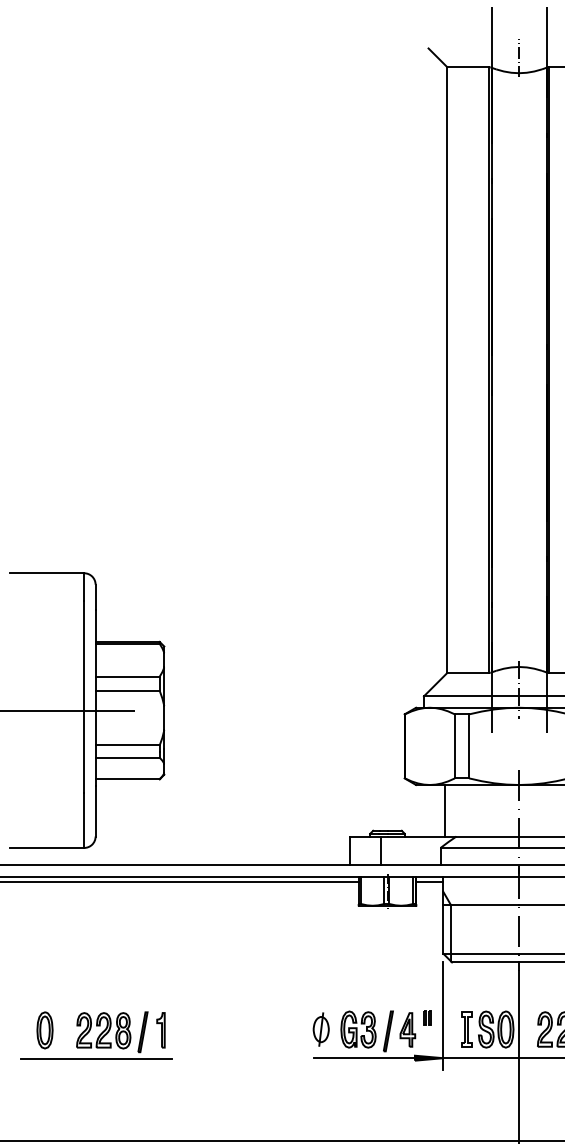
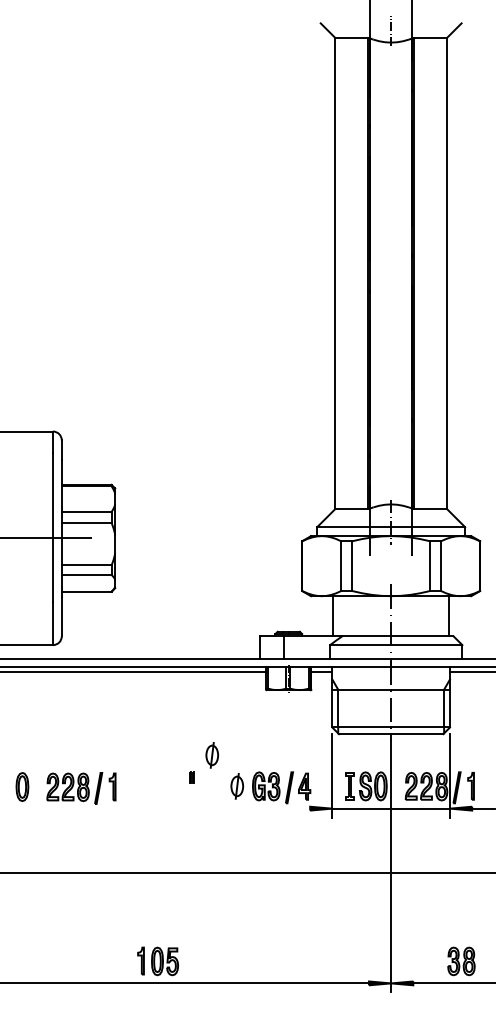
part: (289, 989) -> (212, 755), added
part: (426, 1018) -> (191, 777), moved
line: (363, 1057) -> (270, 808), removed
line: (95, 1059) -> (61, 809), removed

